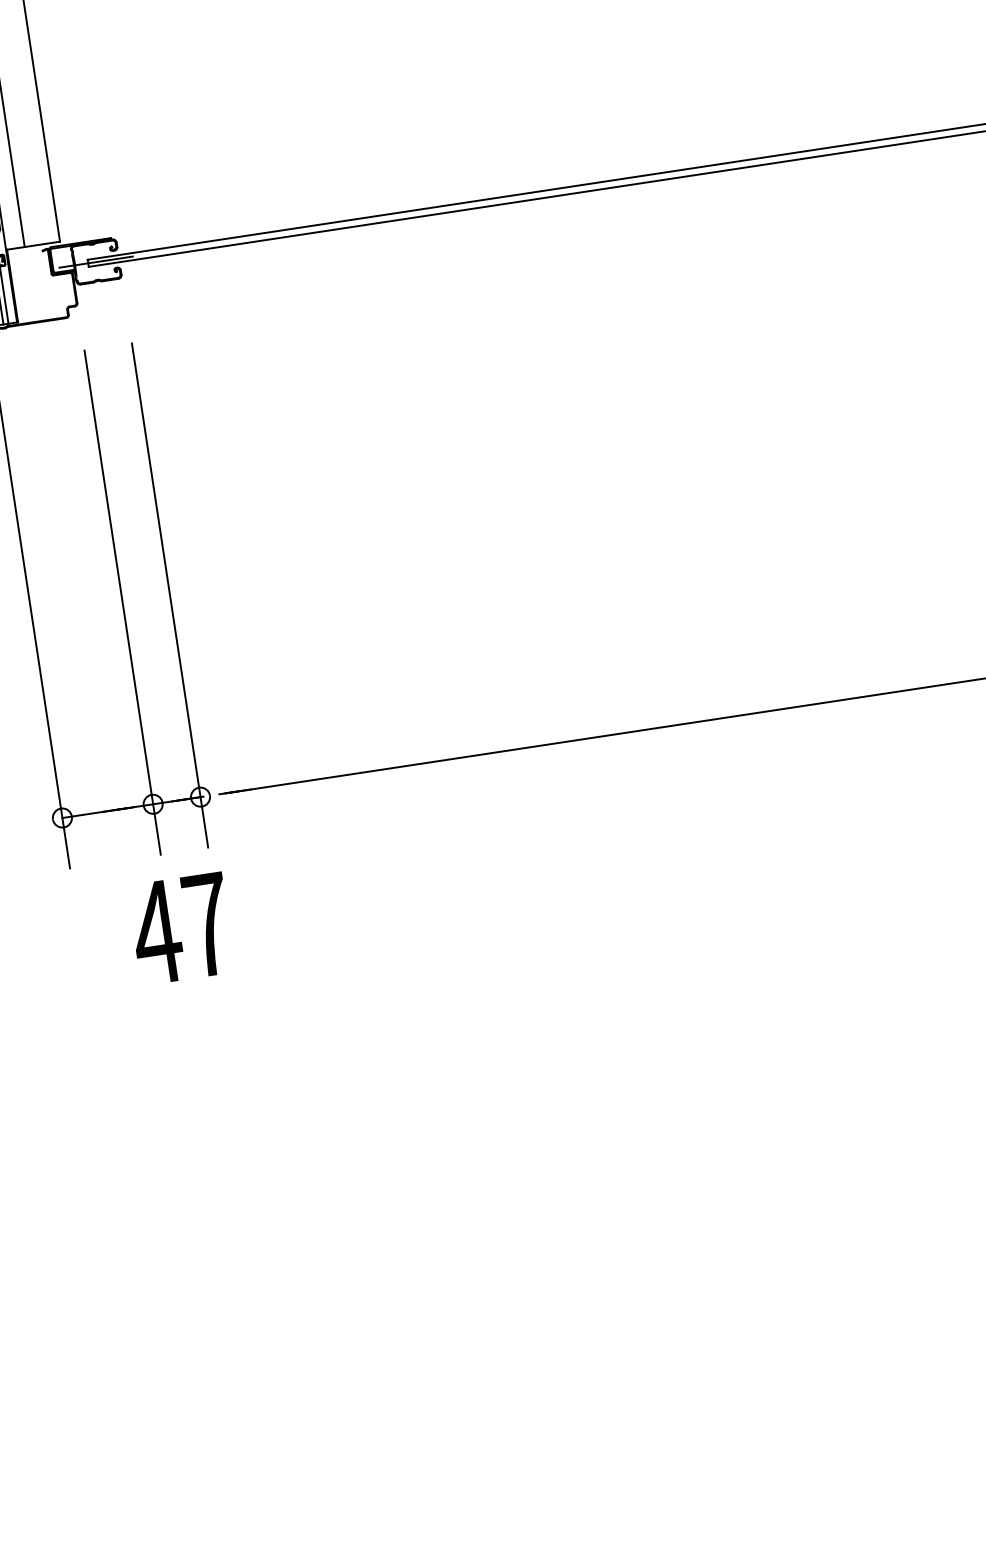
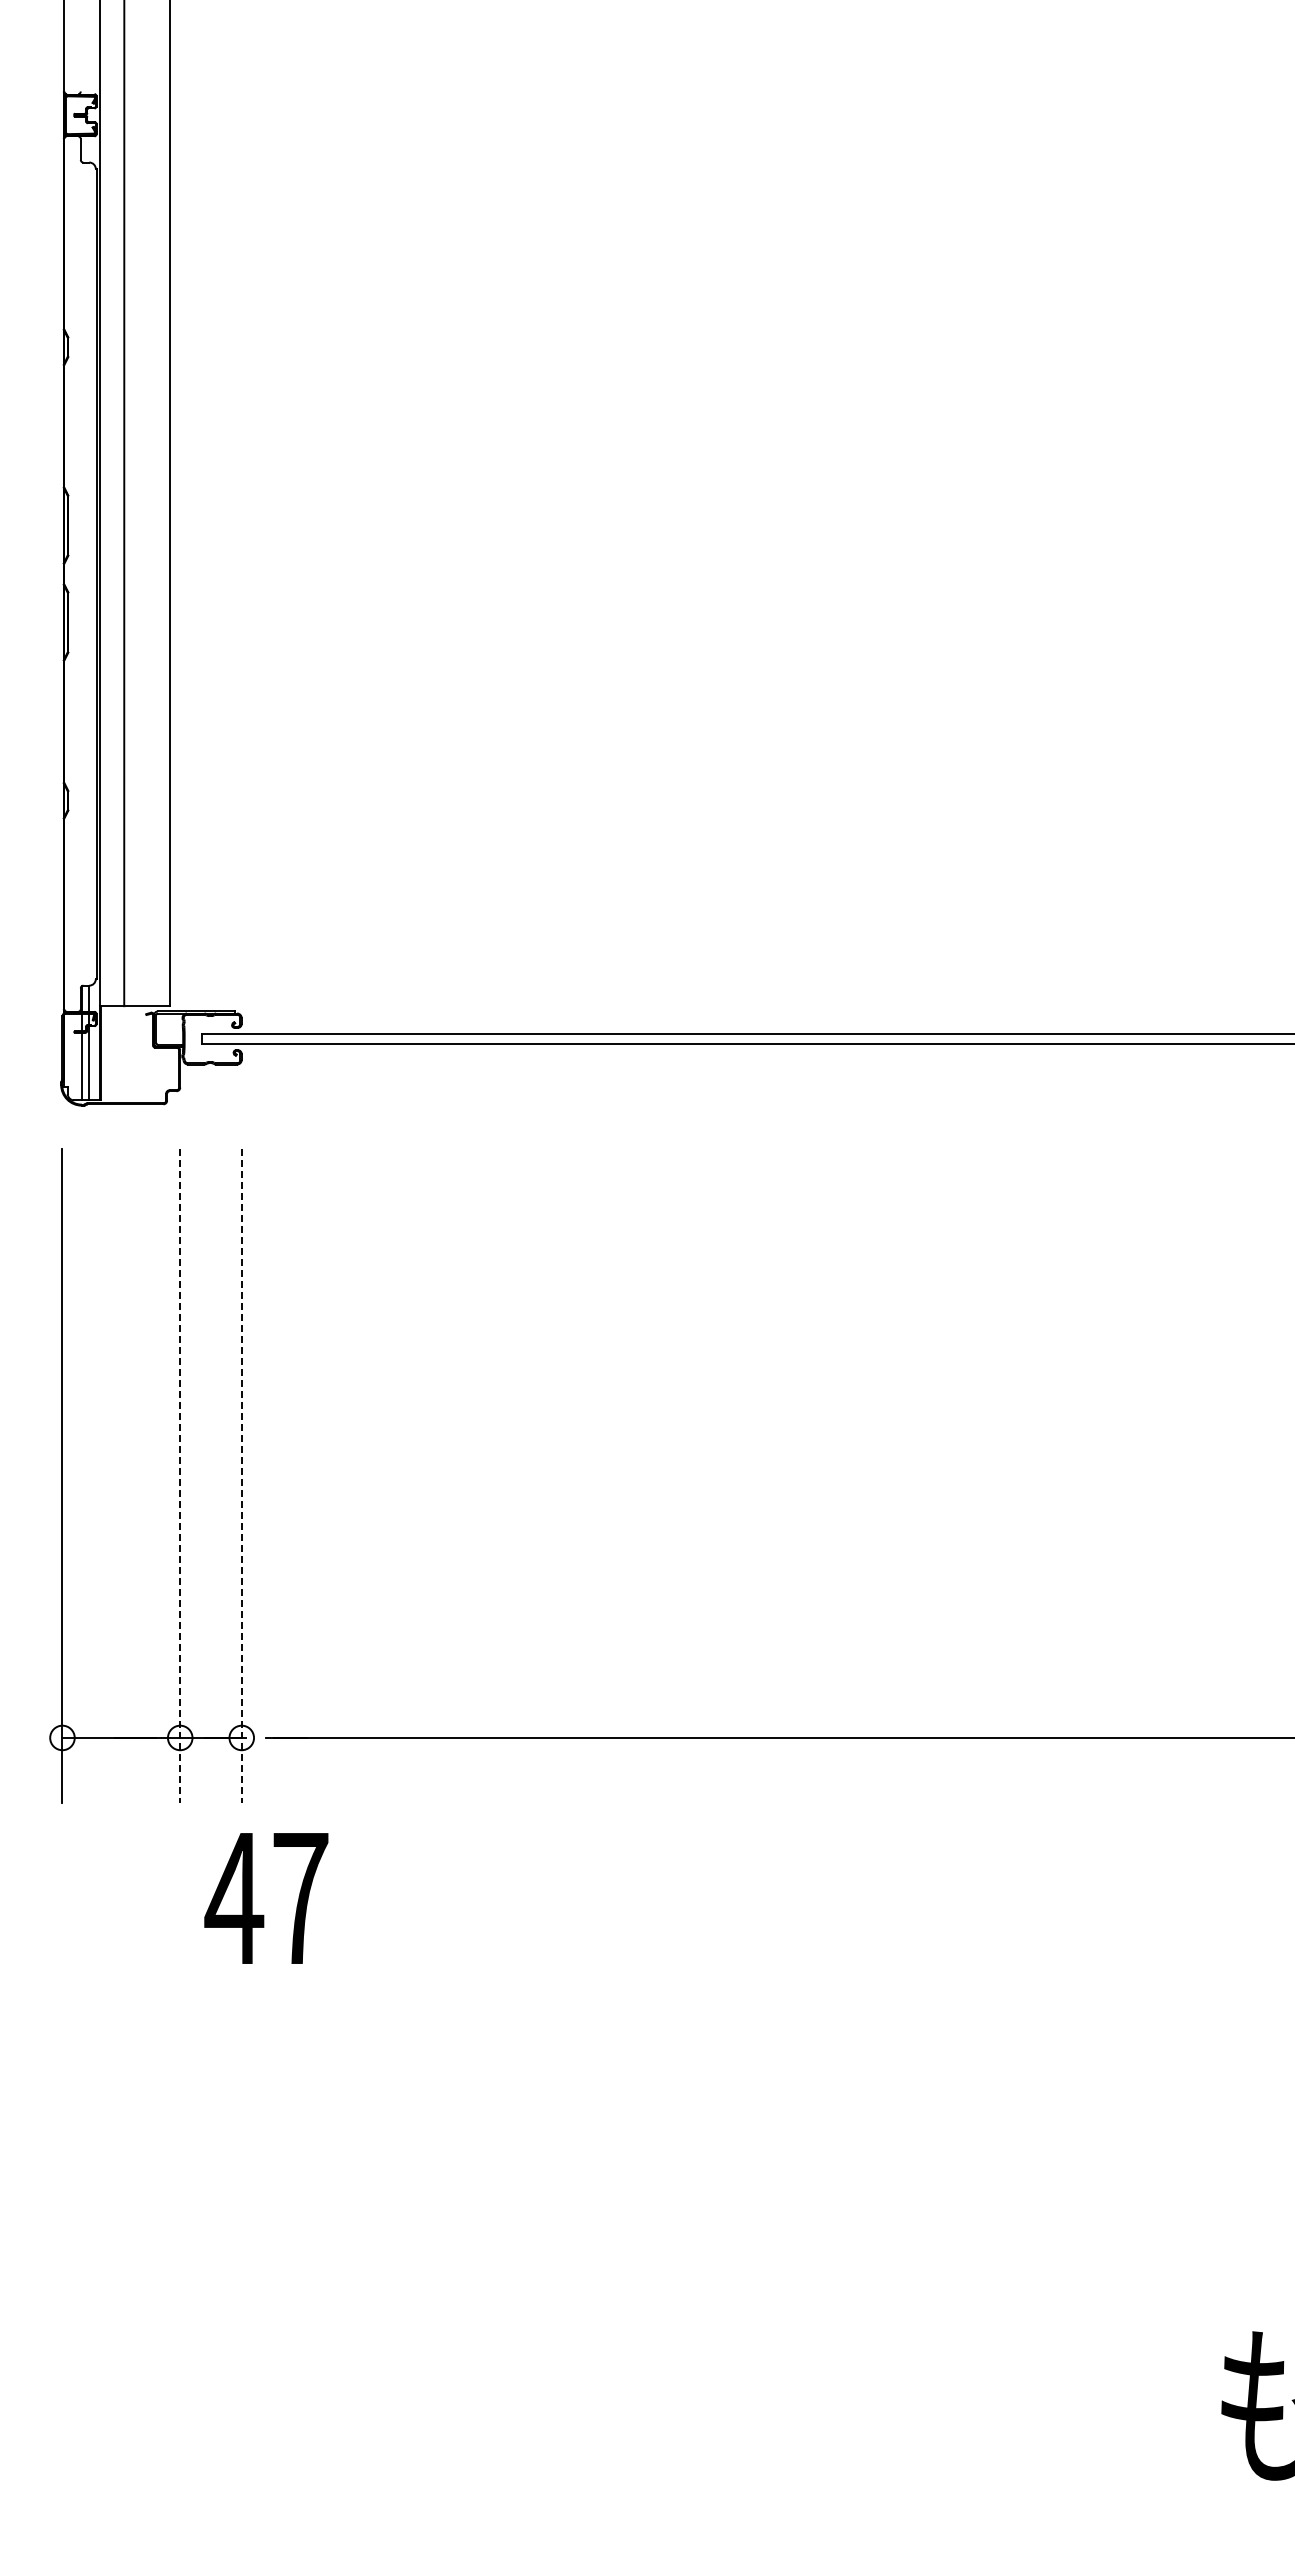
line: (95, 262) -> (211, 1039), removed
line: (169, 595) -> (241, 1476), solid -> dashed
line: (122, 602) -> (180, 1476), solid -> dashed
text: (181, 928) -> (266, 1898), moved

